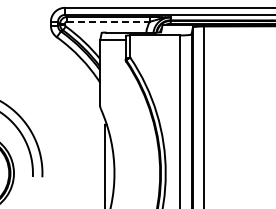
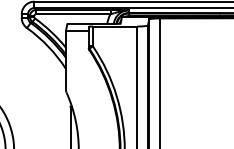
line: (109, 21) -> (74, 13), dashed -> solid

